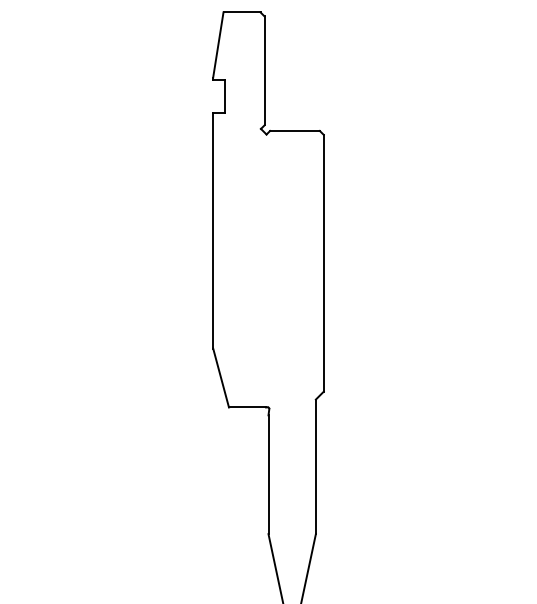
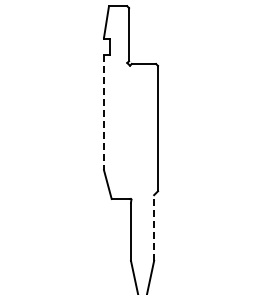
line: (212, 230) -> (103, 112), solid -> dashed
line: (316, 465) -> (154, 227), solid -> dashed

